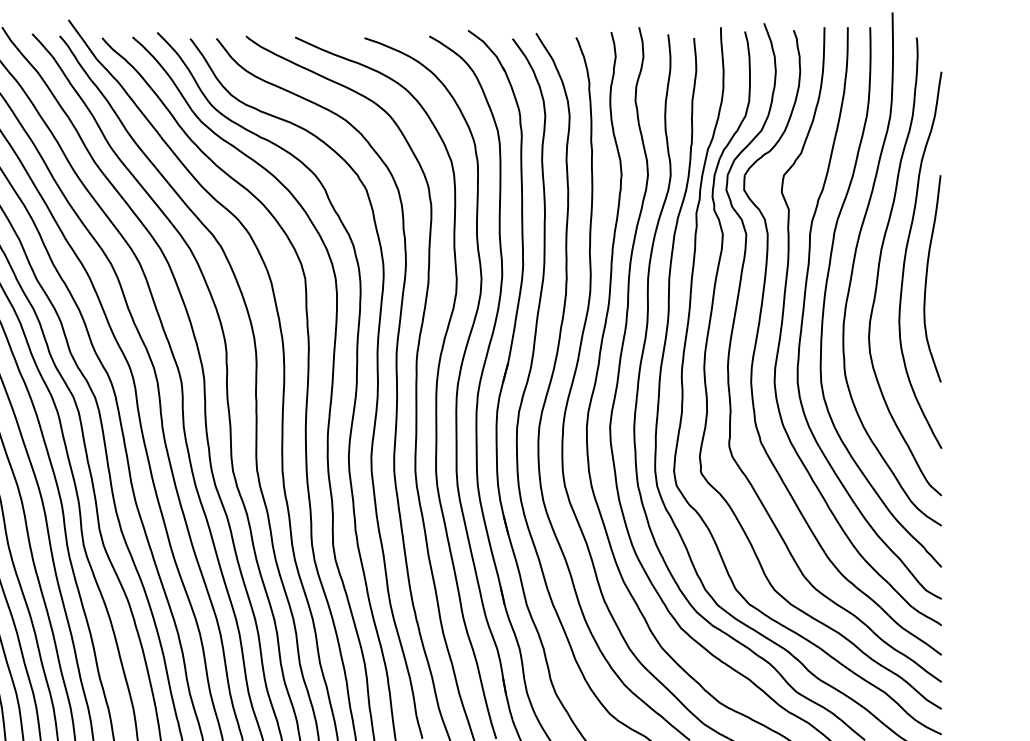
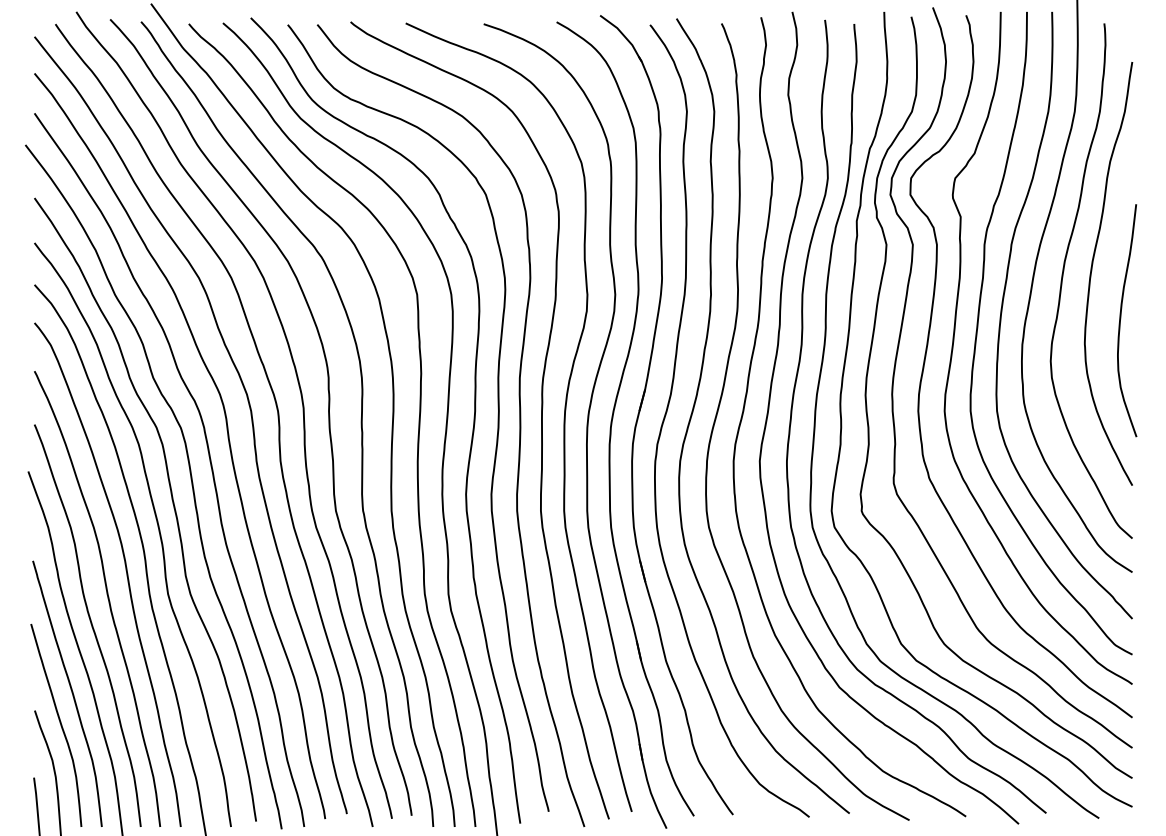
curve: (927, 276) -> (1121, 318), moved

